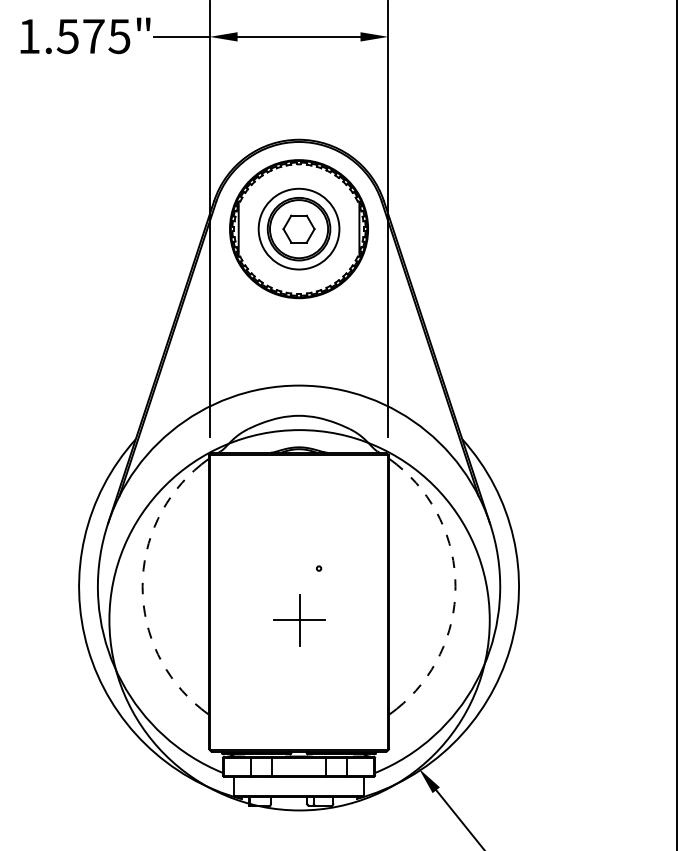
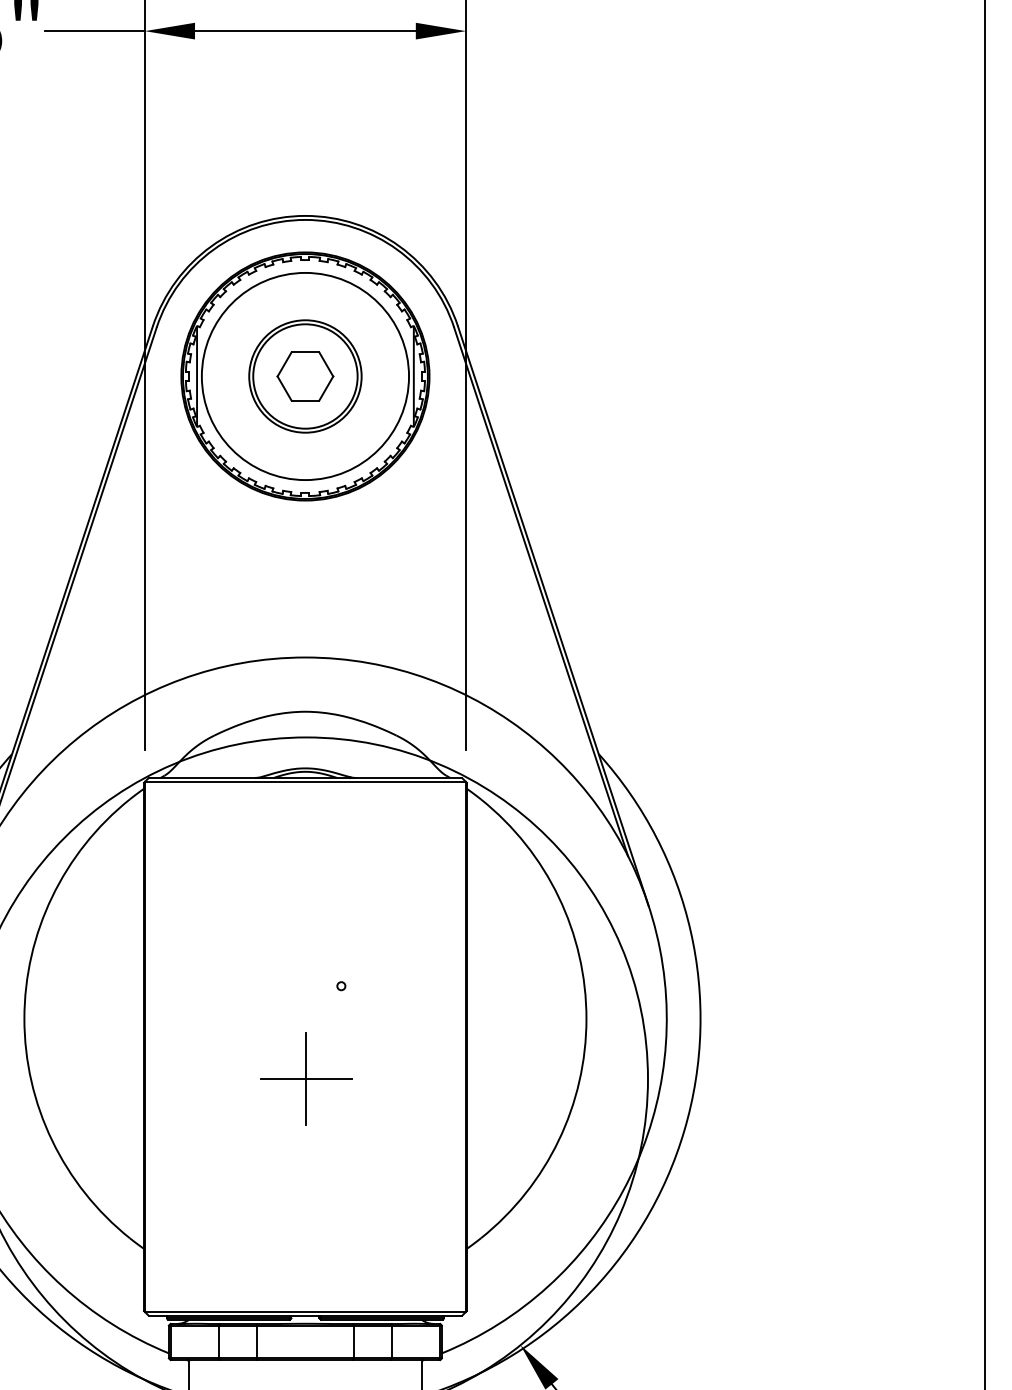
circle: (298, 228) -> (304, 375), size x1.43
arc: (142, 586) -> (24, 1018), dashed -> solid
arc: (455, 586) -> (586, 1018), dashed -> solid

